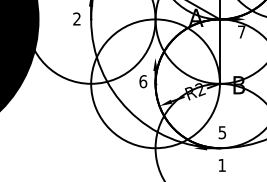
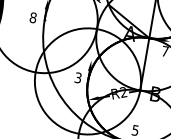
text: (76, 18) -> (32, 17), 2 -> 8
text: (143, 81) -> (78, 77), 6 -> 3

